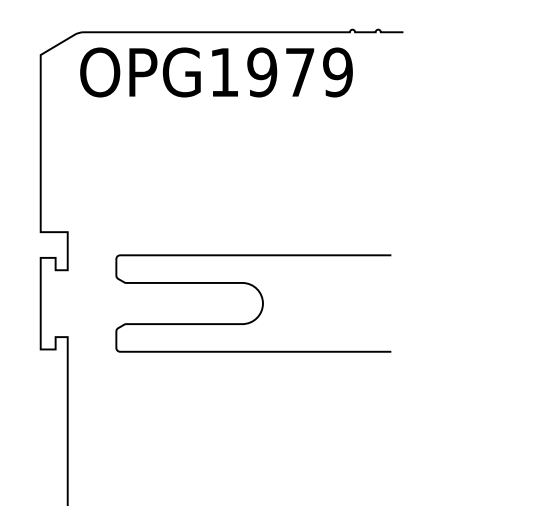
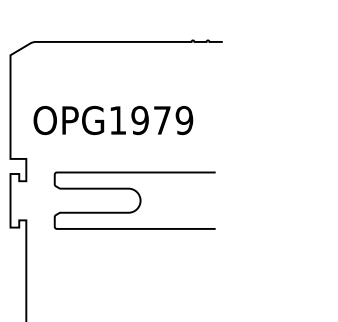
text: (216, 72) -> (113, 120), moved

